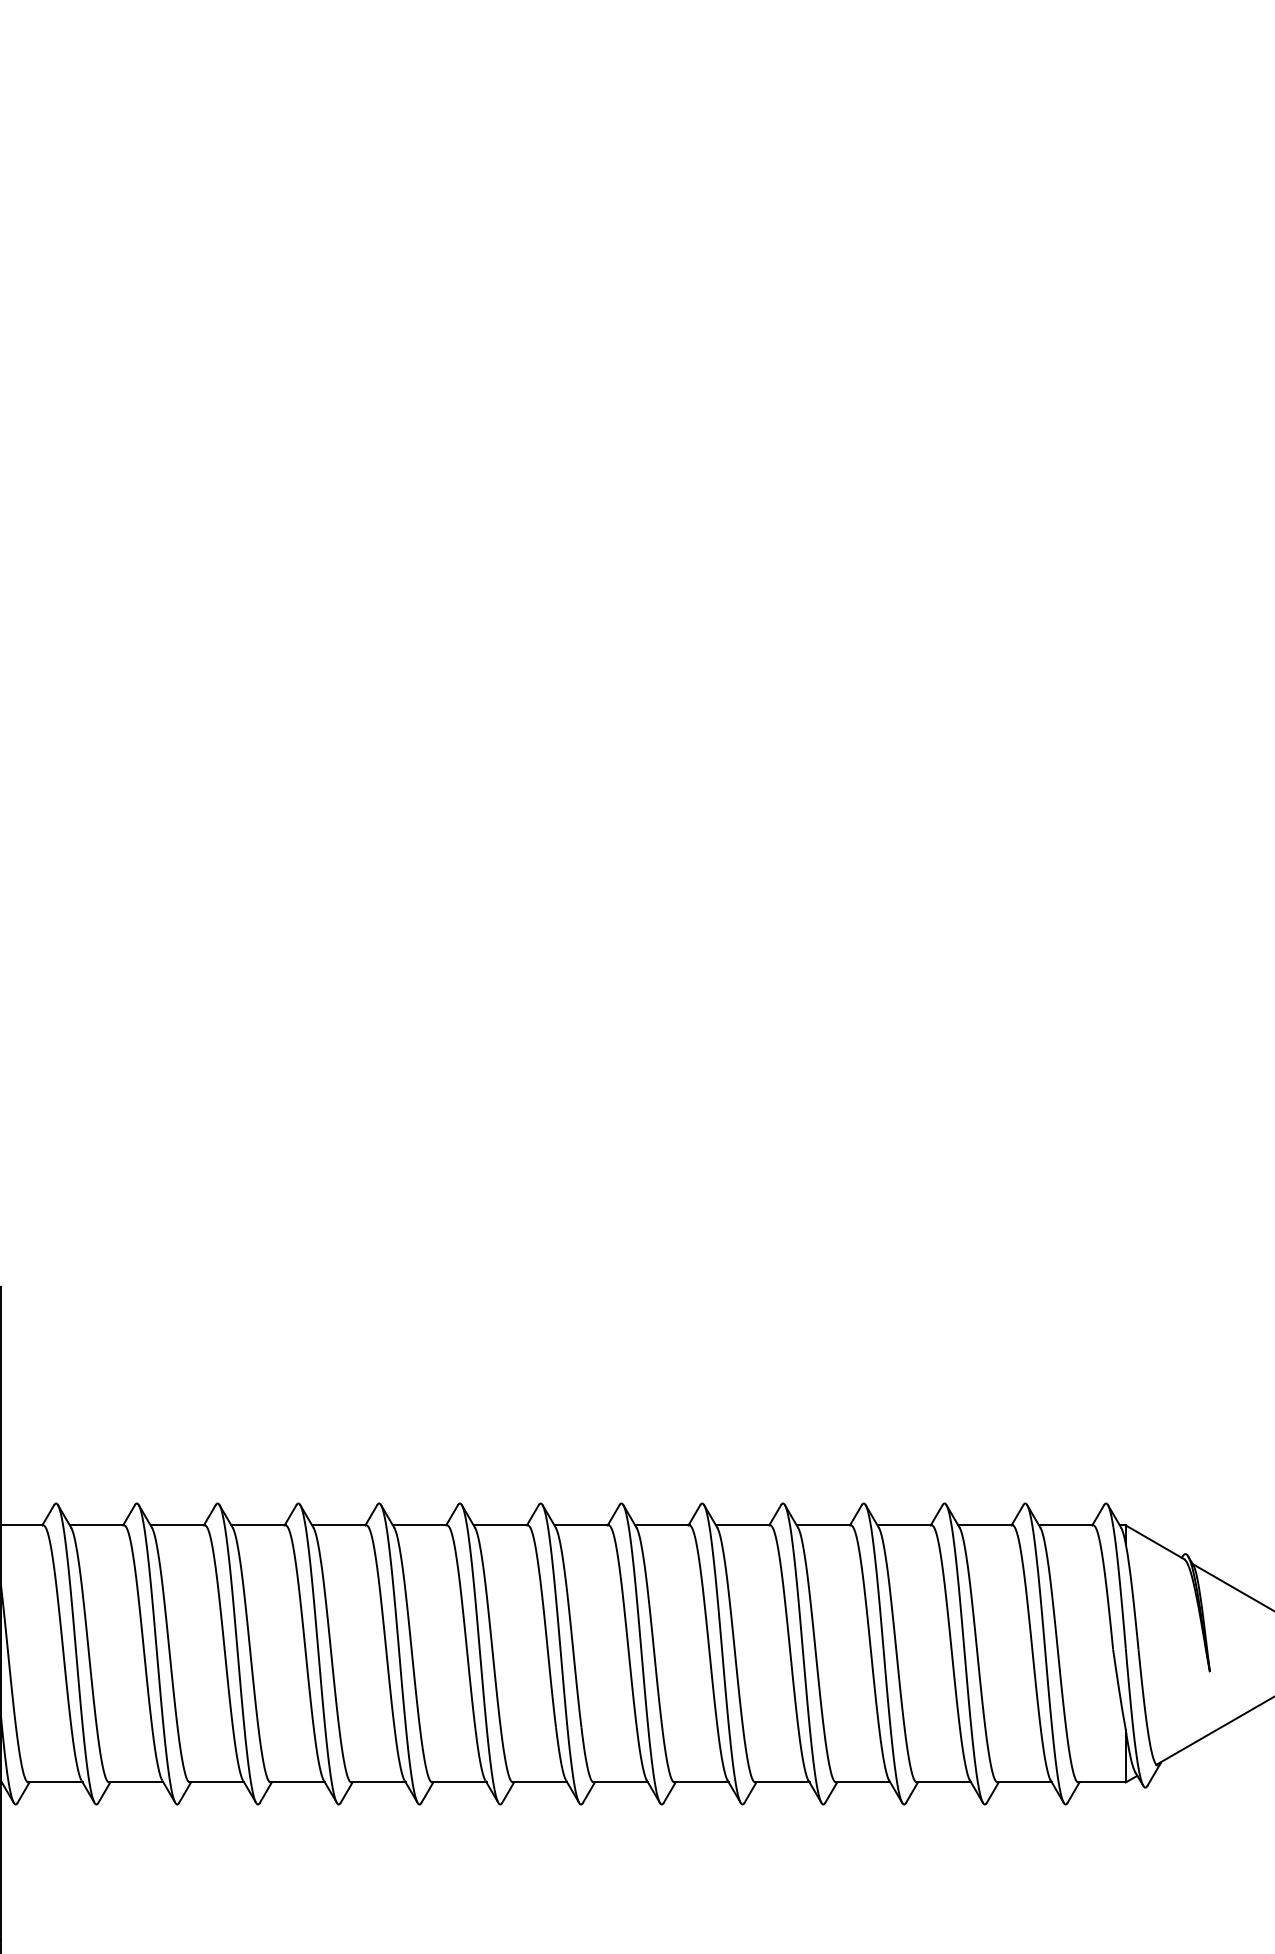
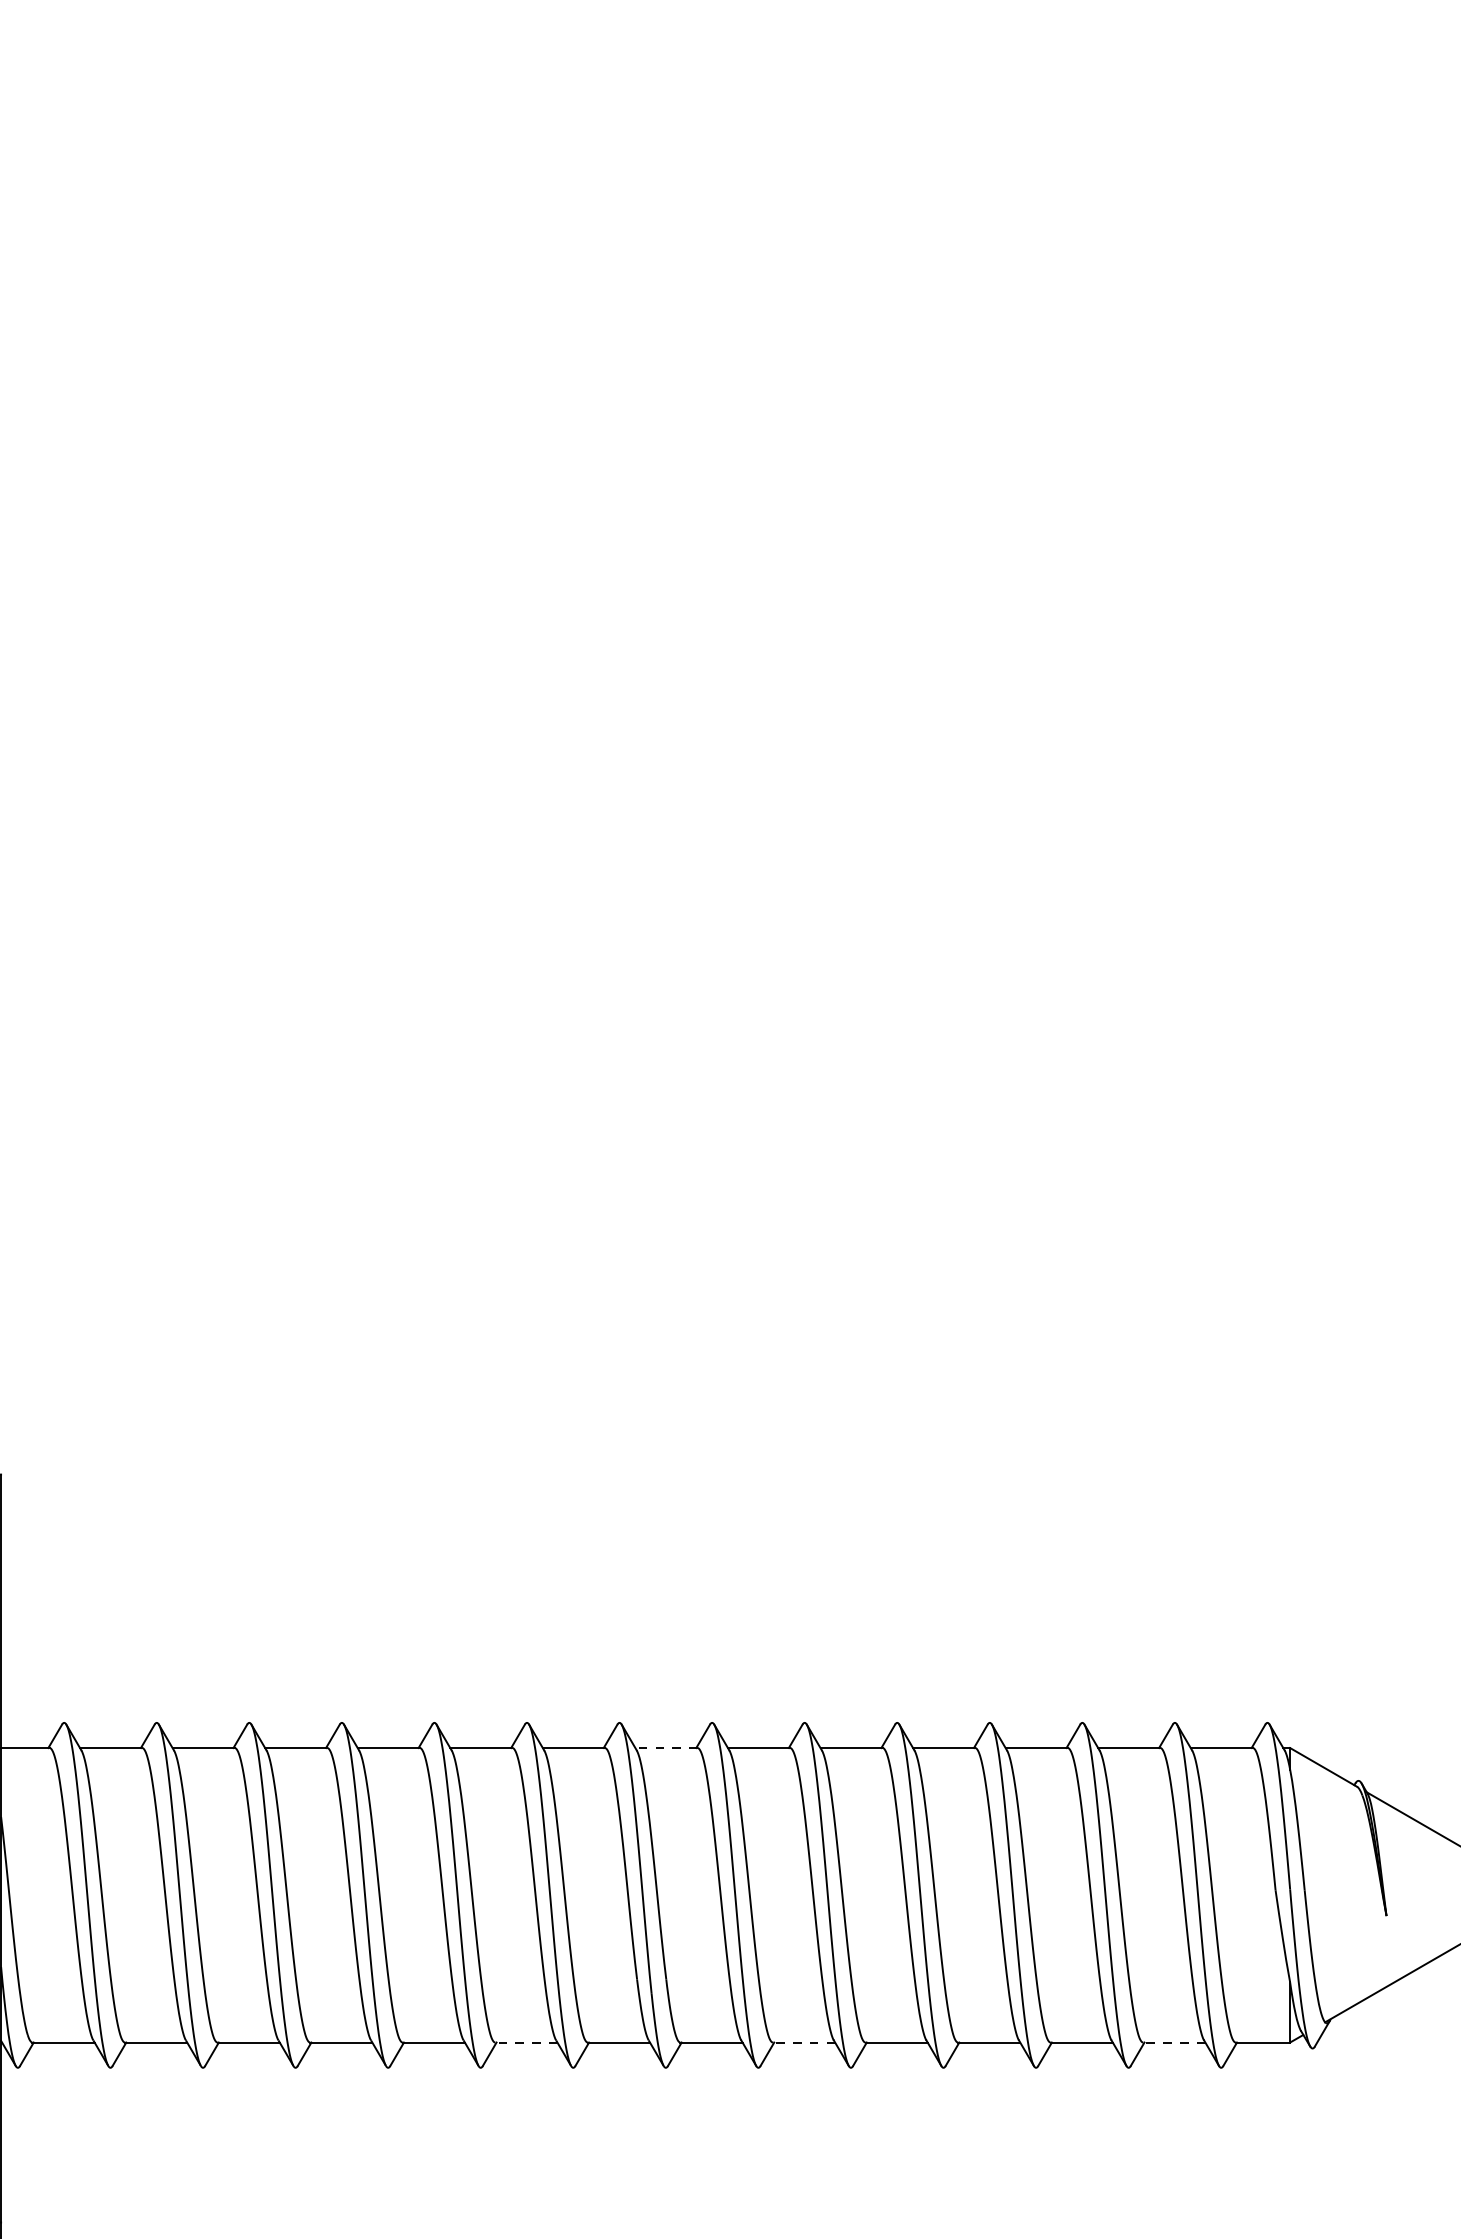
line: (581, 1525) -> (666, 1748), solid -> dashed
line: (458, 1782) -> (525, 2042), solid -> dashed
line: (701, 1782) -> (803, 2042), solid -> dashed
line: (1024, 1782) -> (1174, 2042), solid -> dashed

